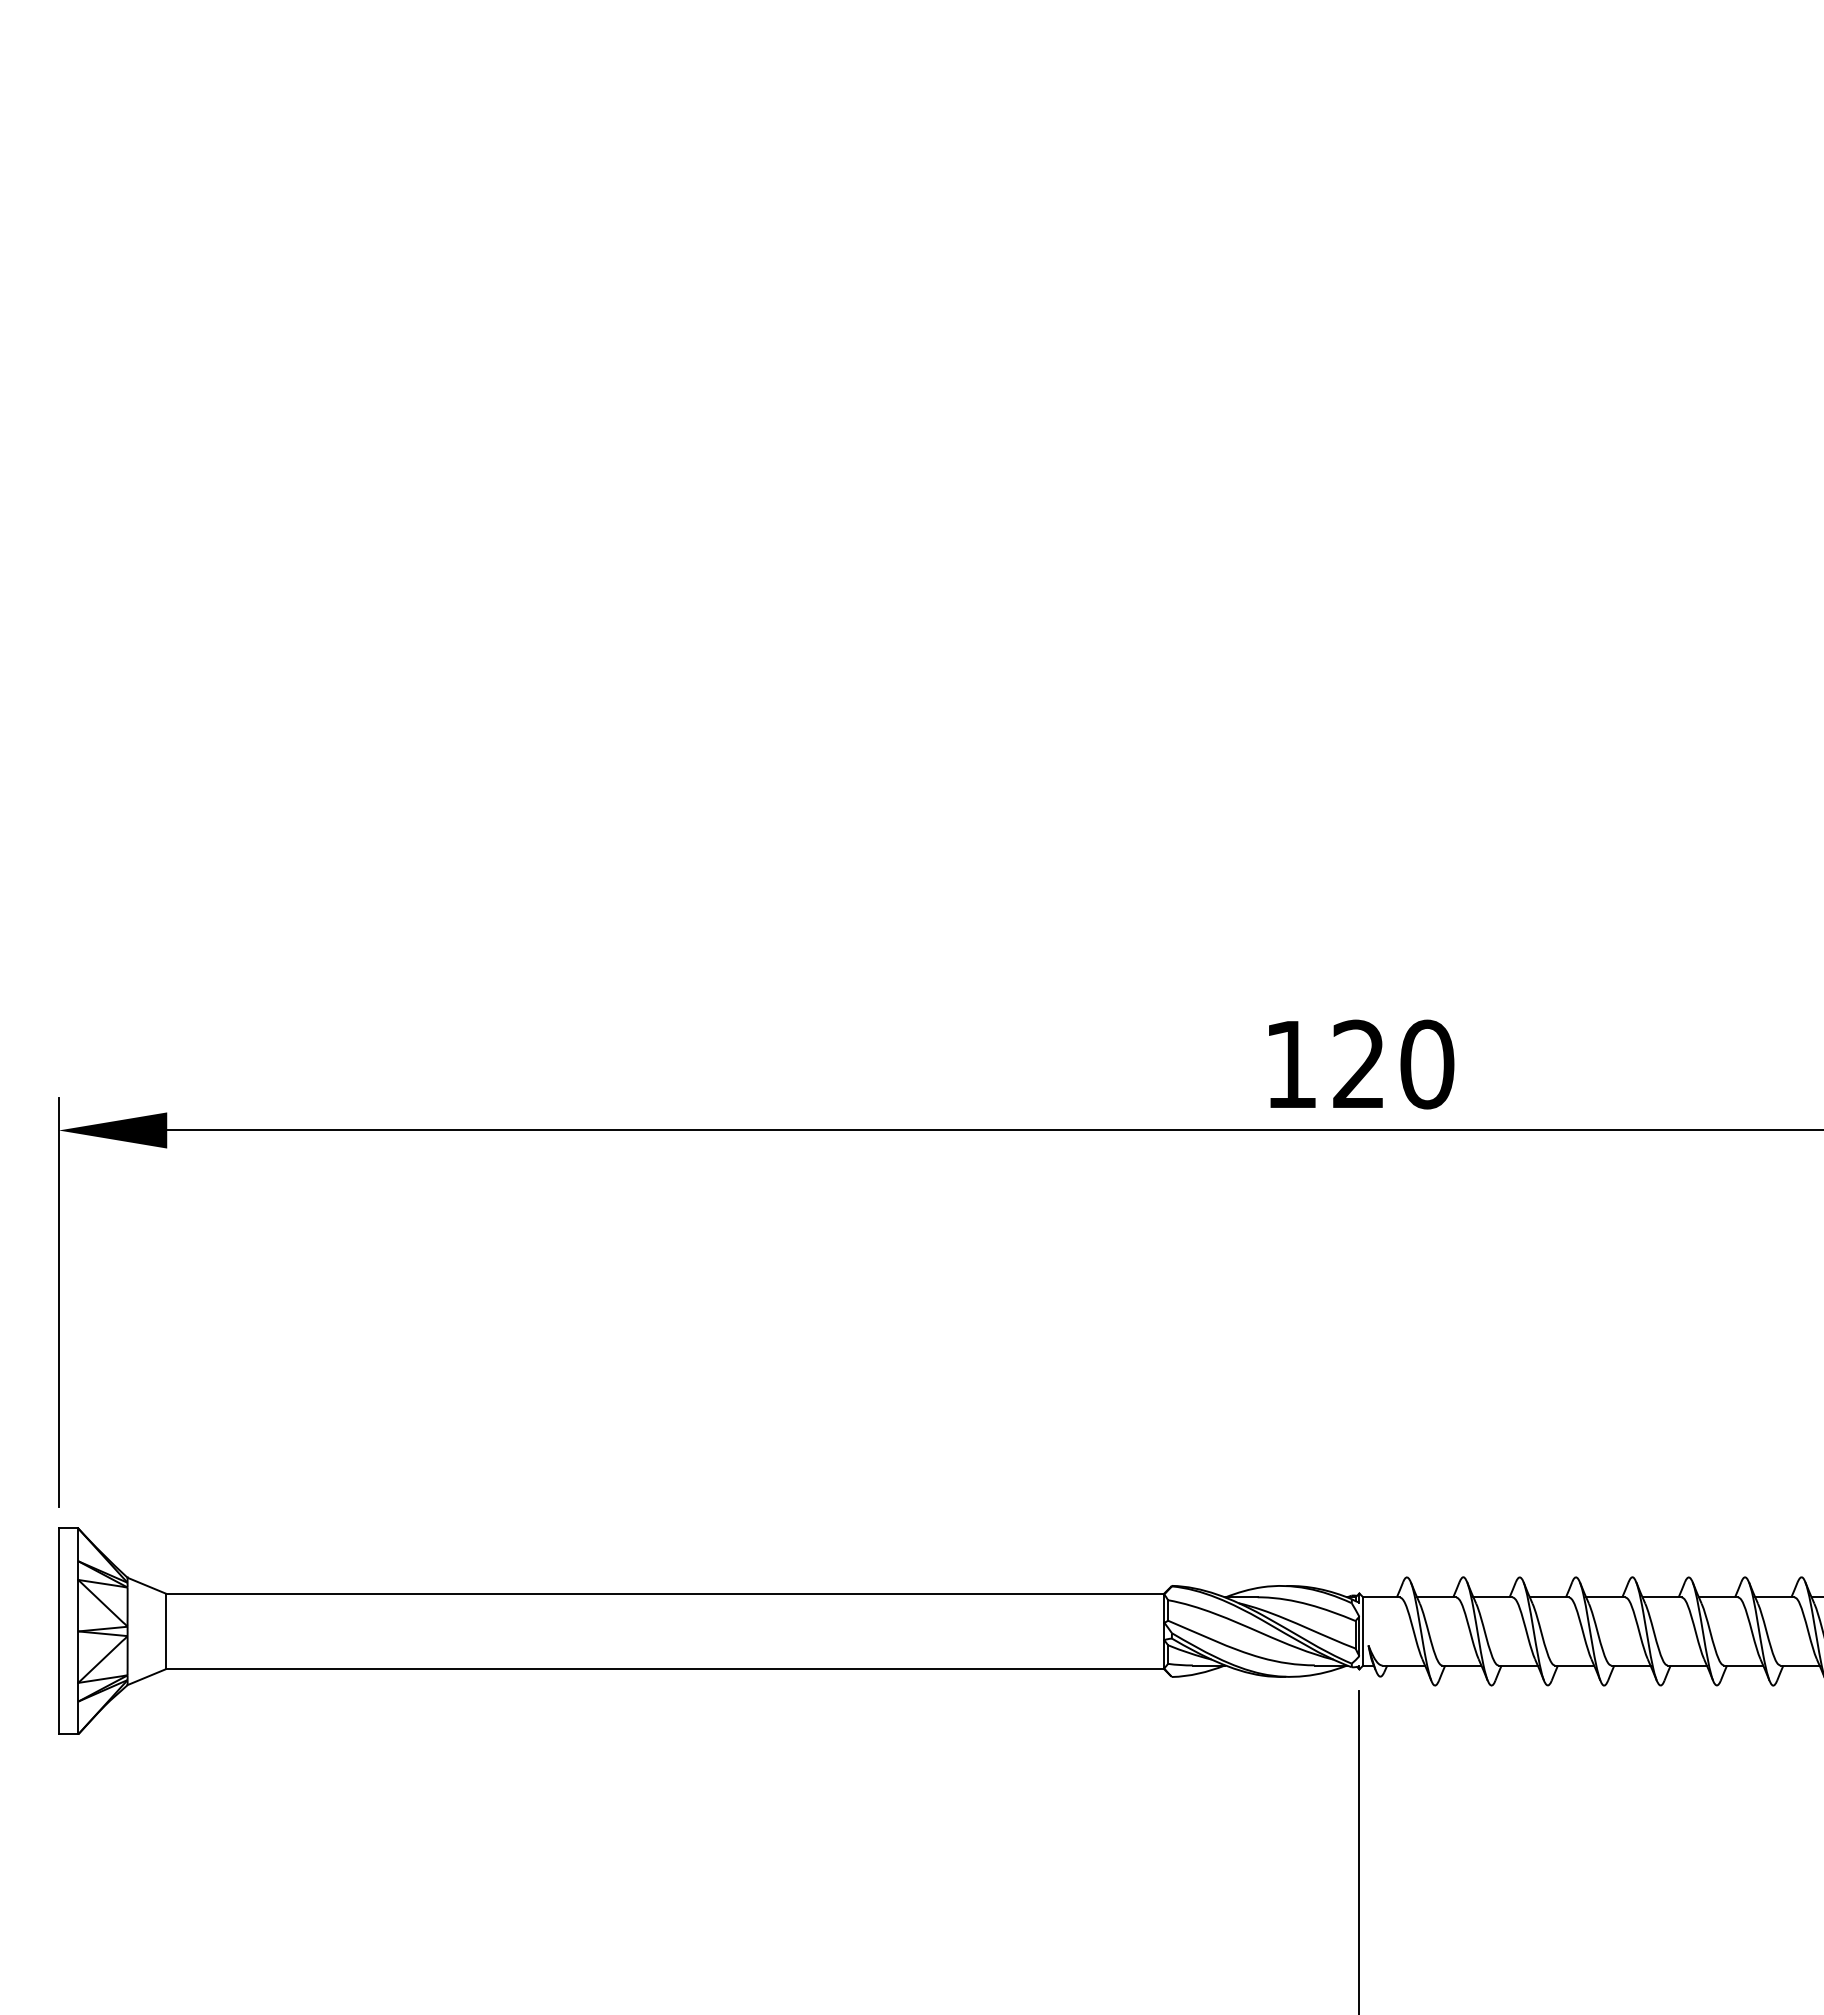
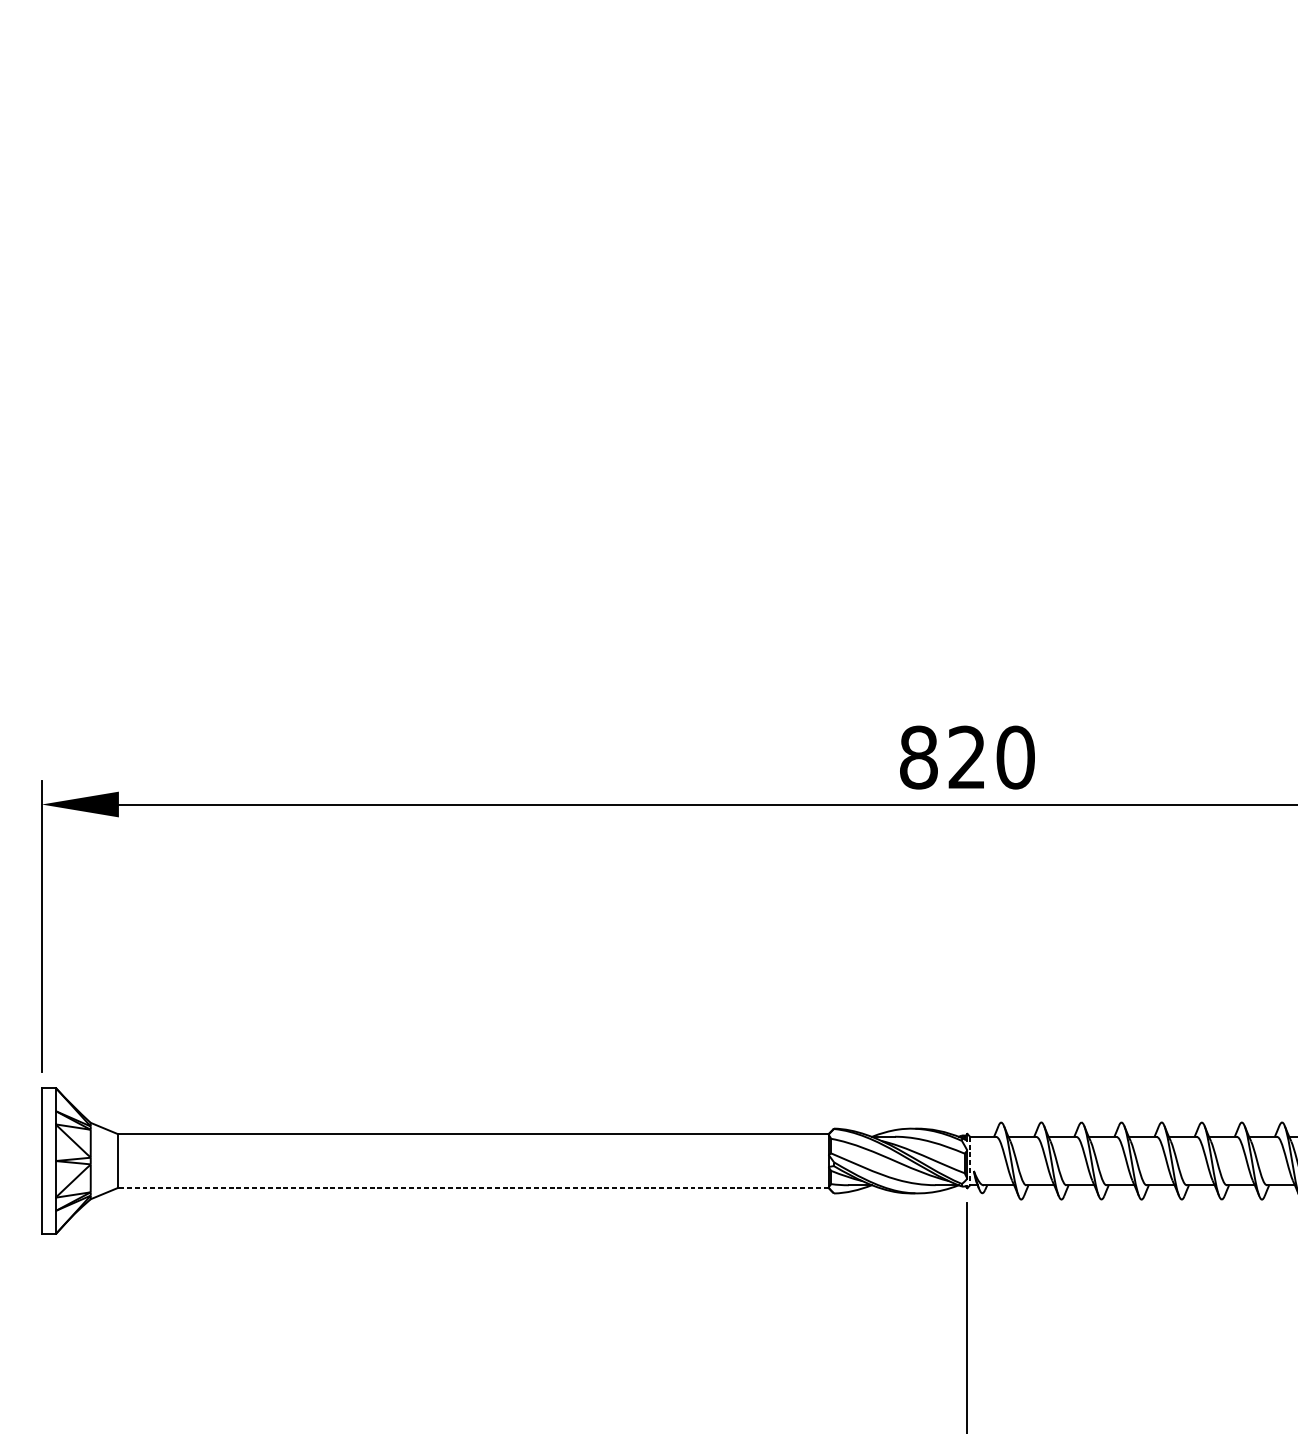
text: (1291, 1064) -> (919, 757), 120 -> 820
line: (1363, 1631) -> (970, 1161), solid -> dashed
line: (664, 1669) -> (472, 1188), solid -> dashed

